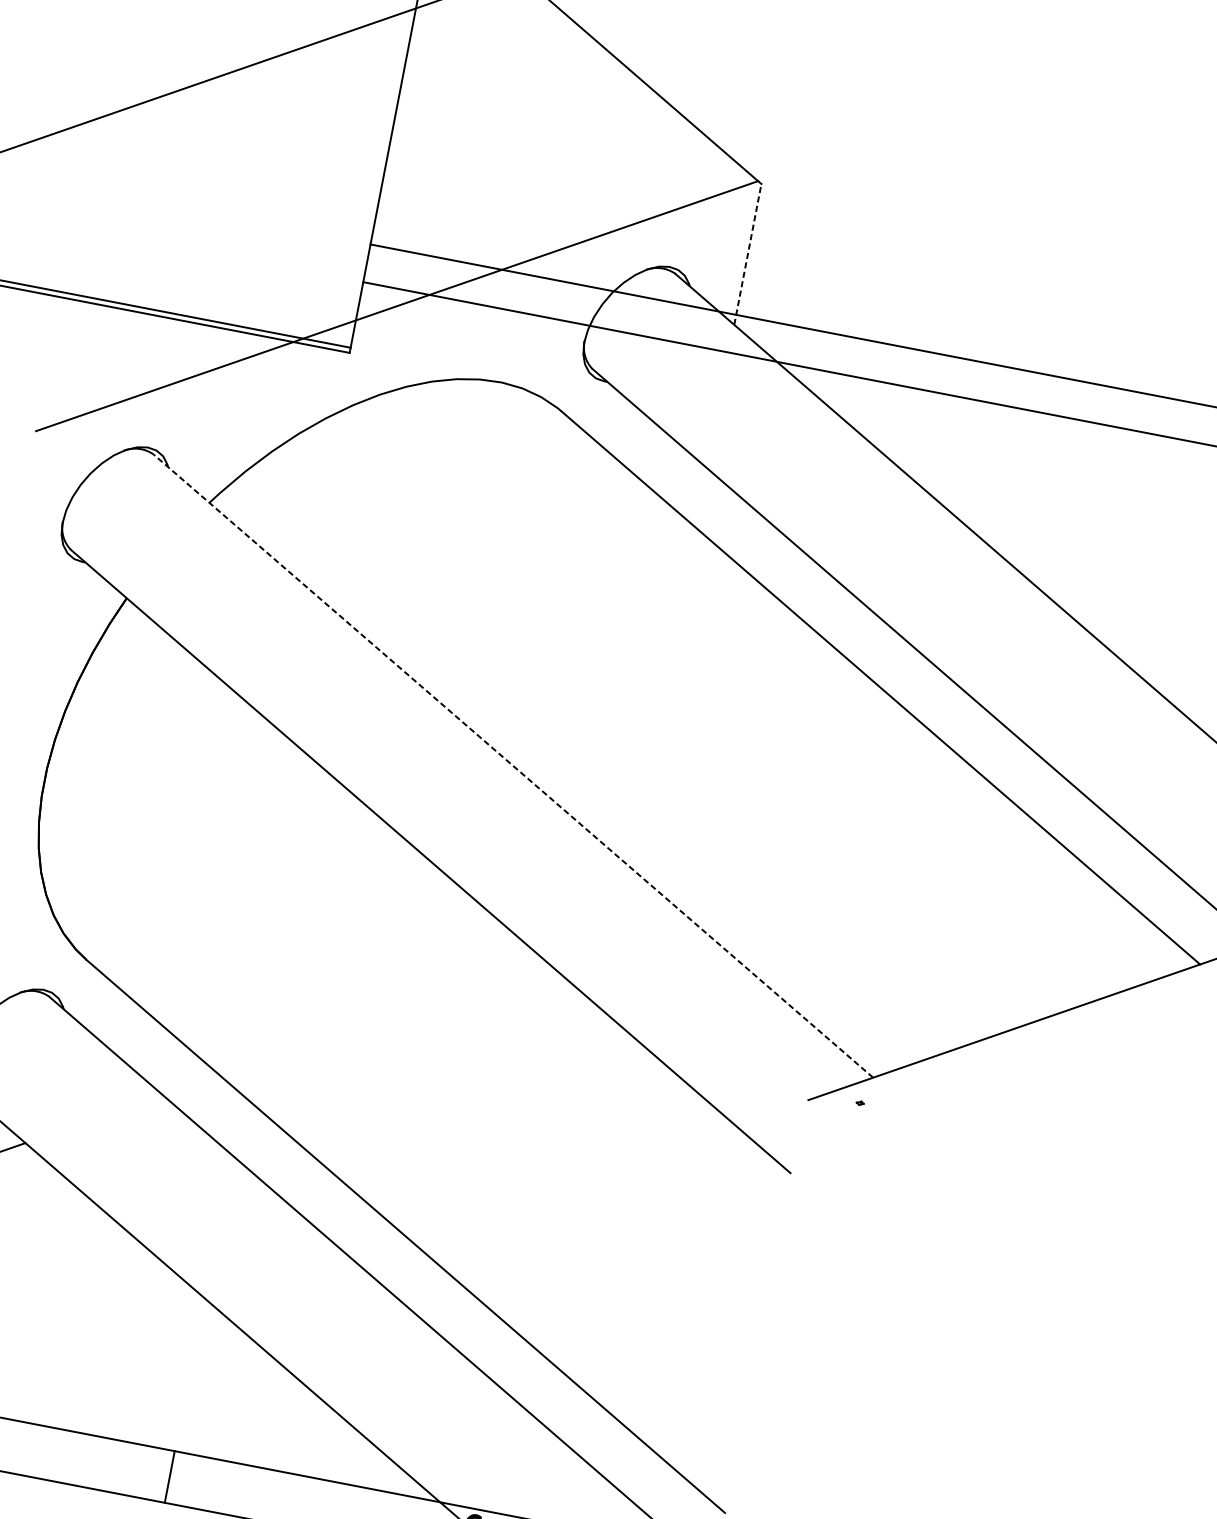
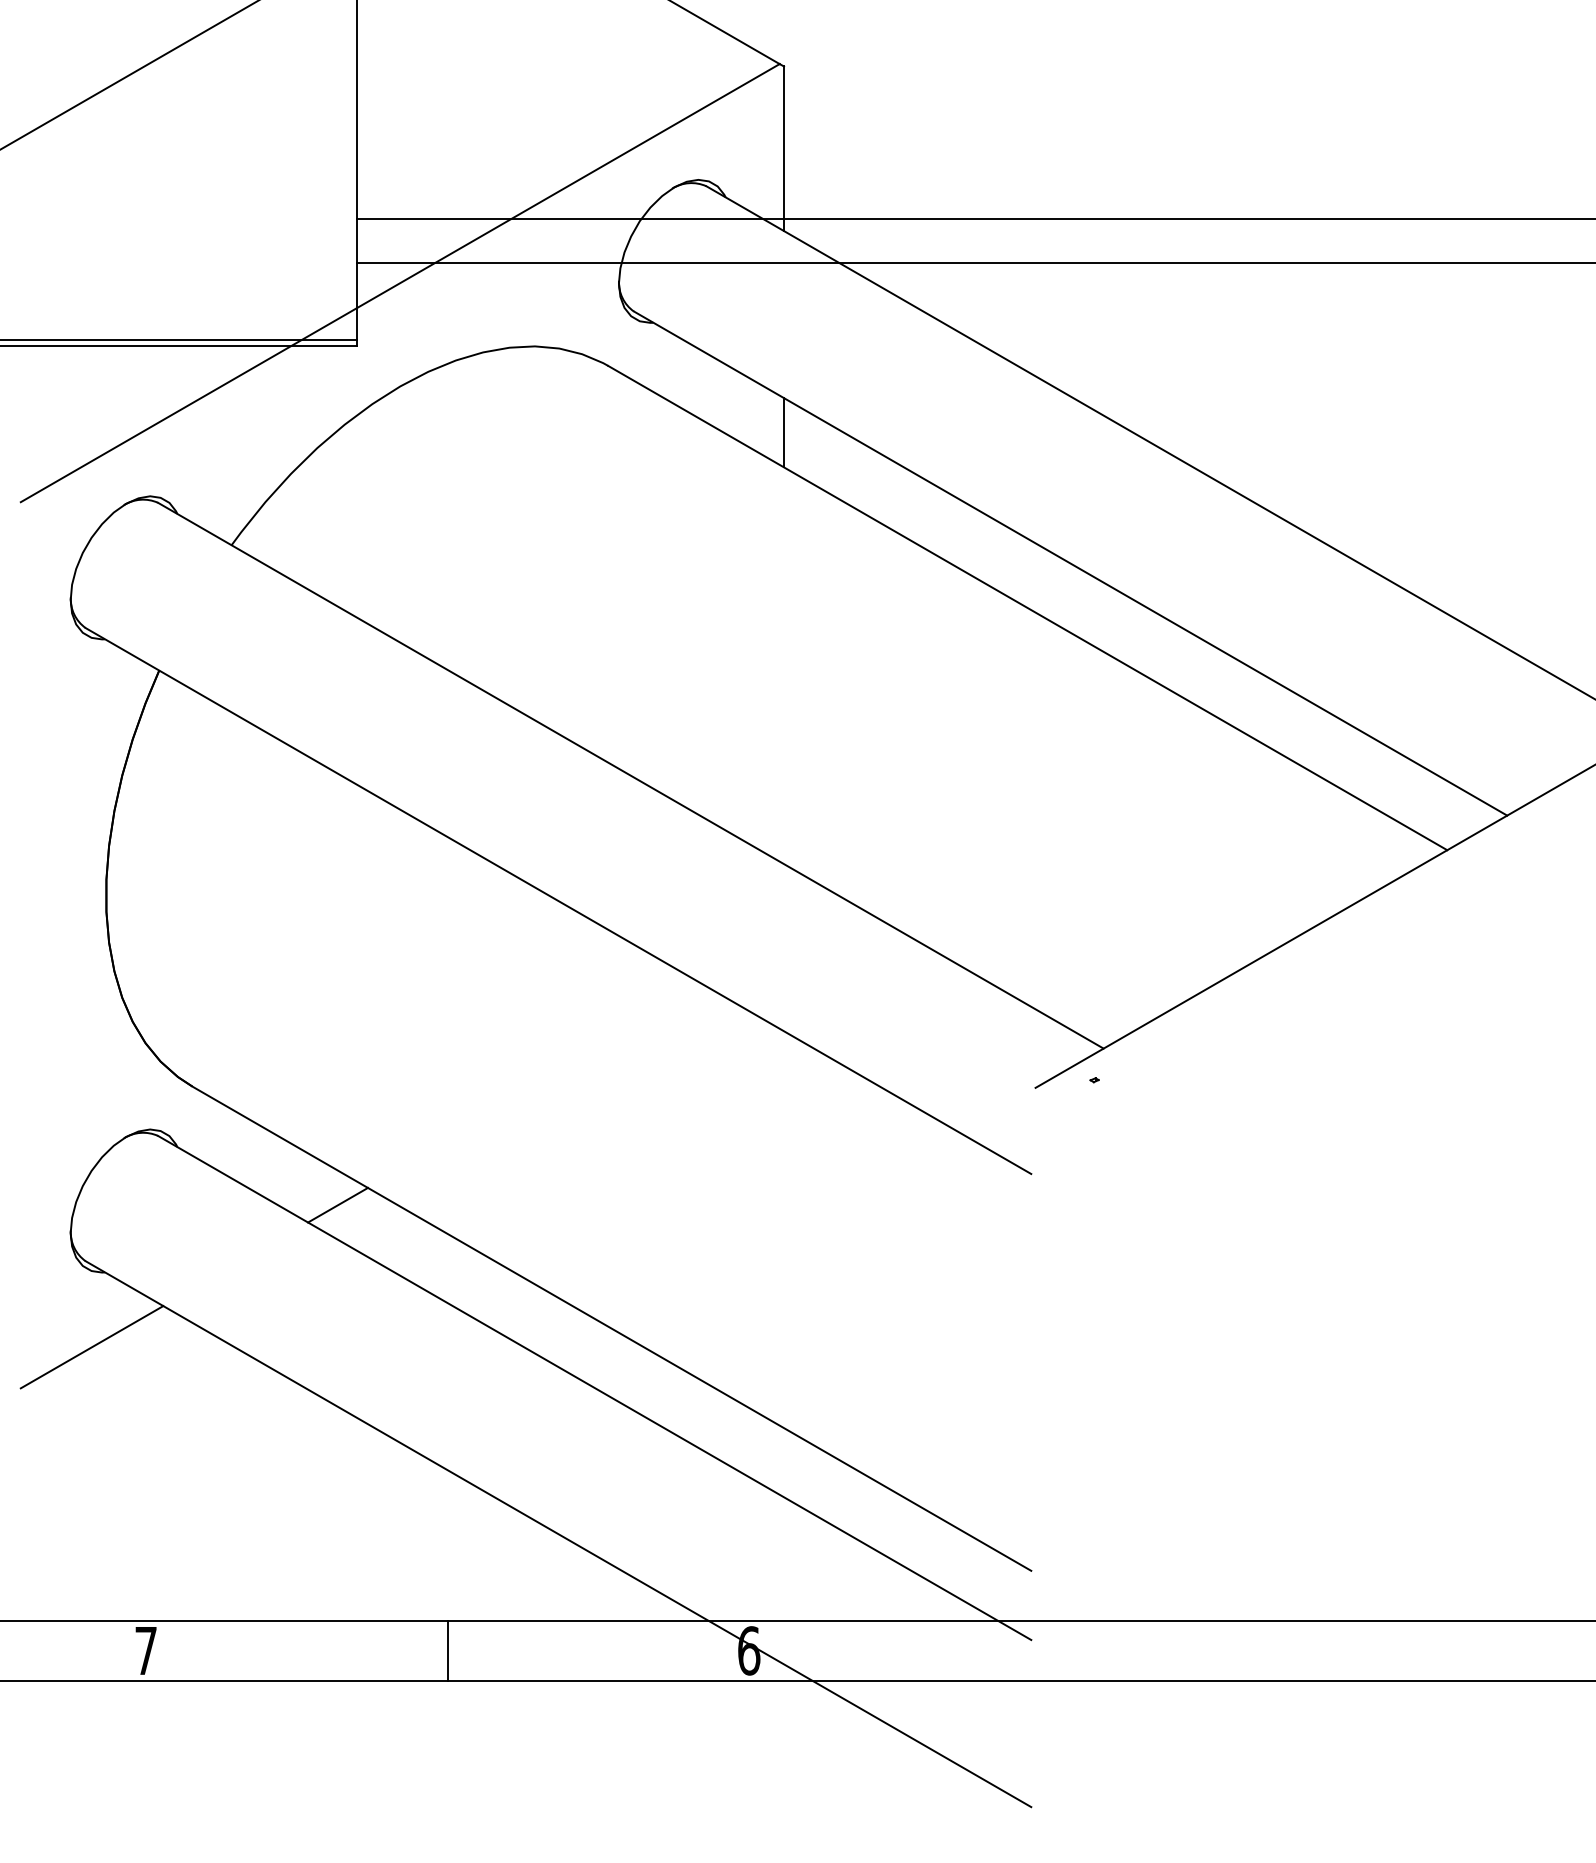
line: (748, 254) -> (784, 148), dashed -> solid
line: (701, 497) -> (784, 432), added
line: (513, 765) -> (630, 775), dashed -> solid
line: (191, 1084) -> (337, 1204), added
line: (170, 1476) -> (448, 1650), moved

